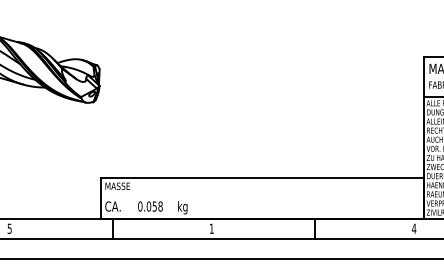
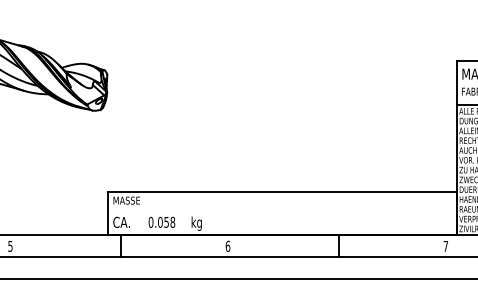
text: (211, 228) -> (227, 246), 1 -> 6
text: (413, 228) -> (445, 246), 4 -> 7

